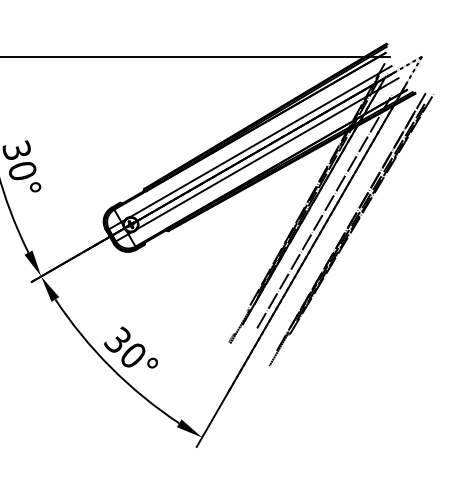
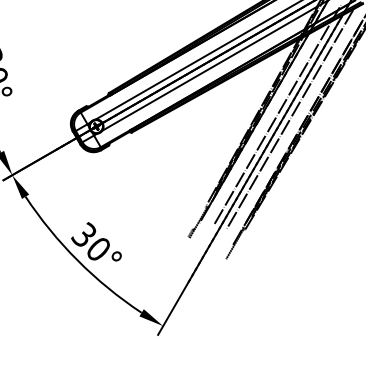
line: (337, 217) -> (290, 119), added

